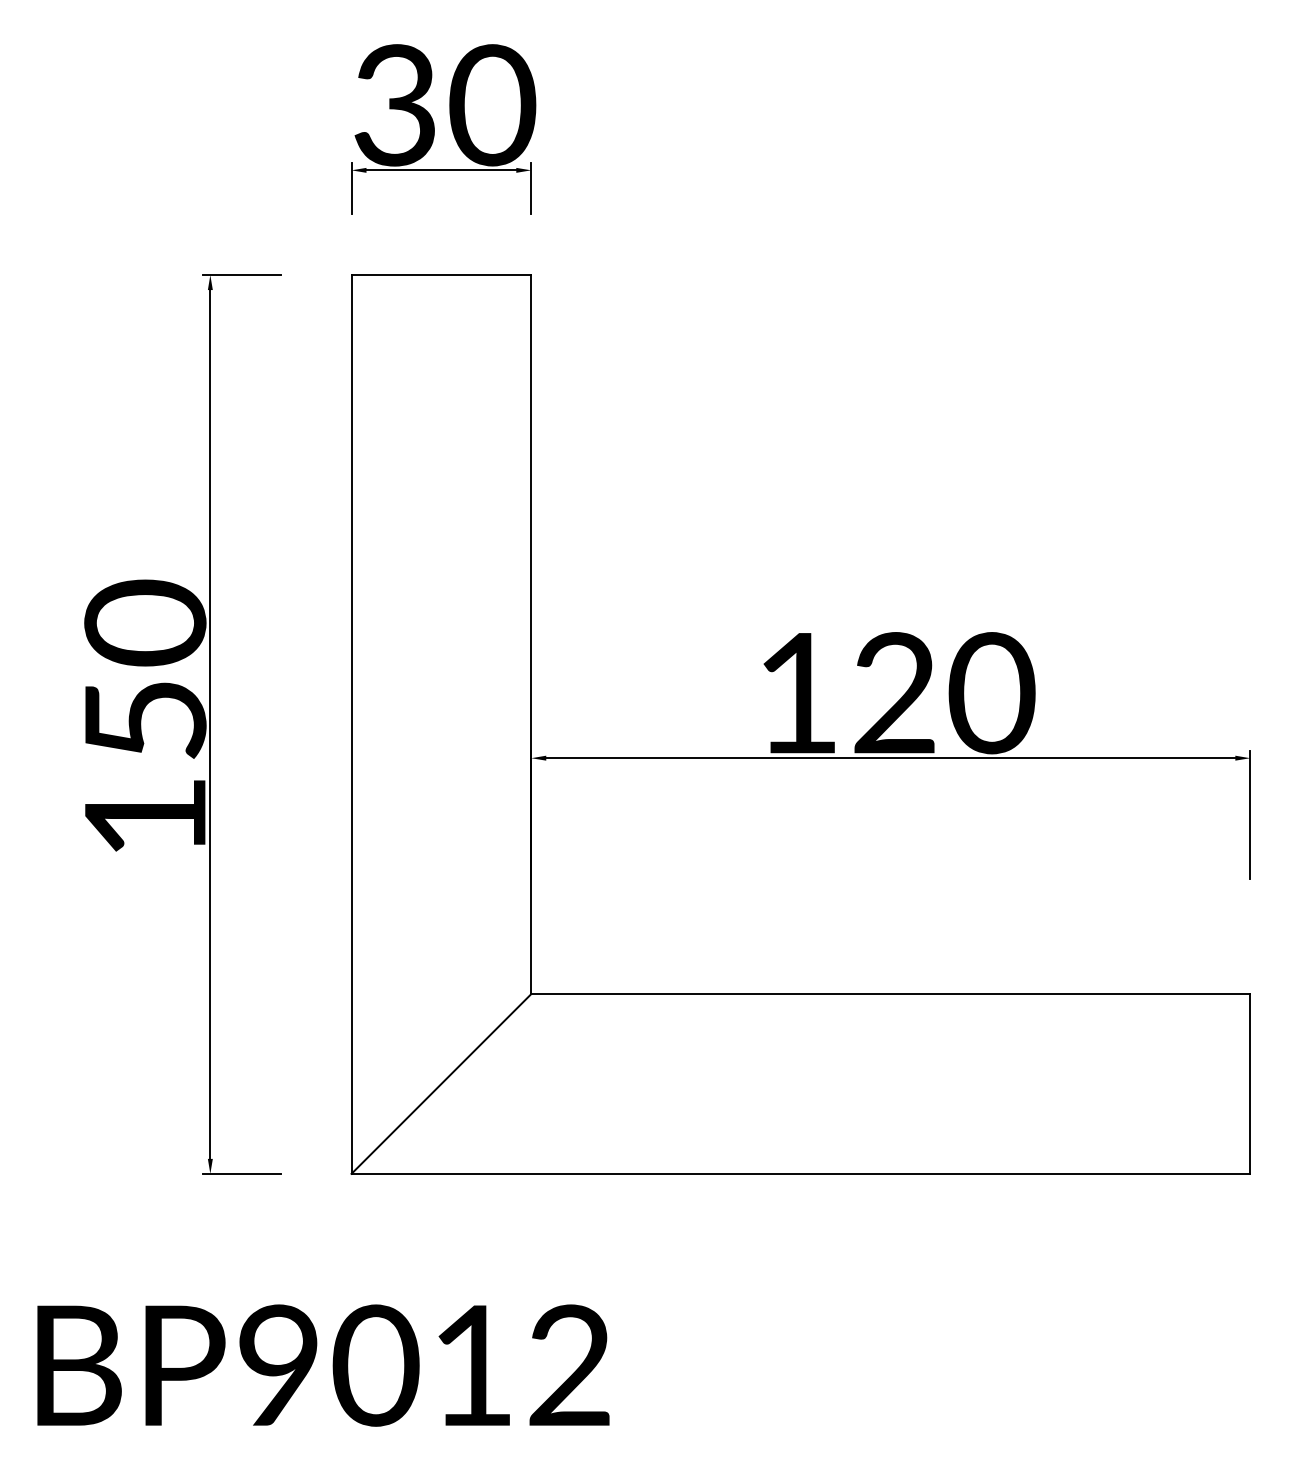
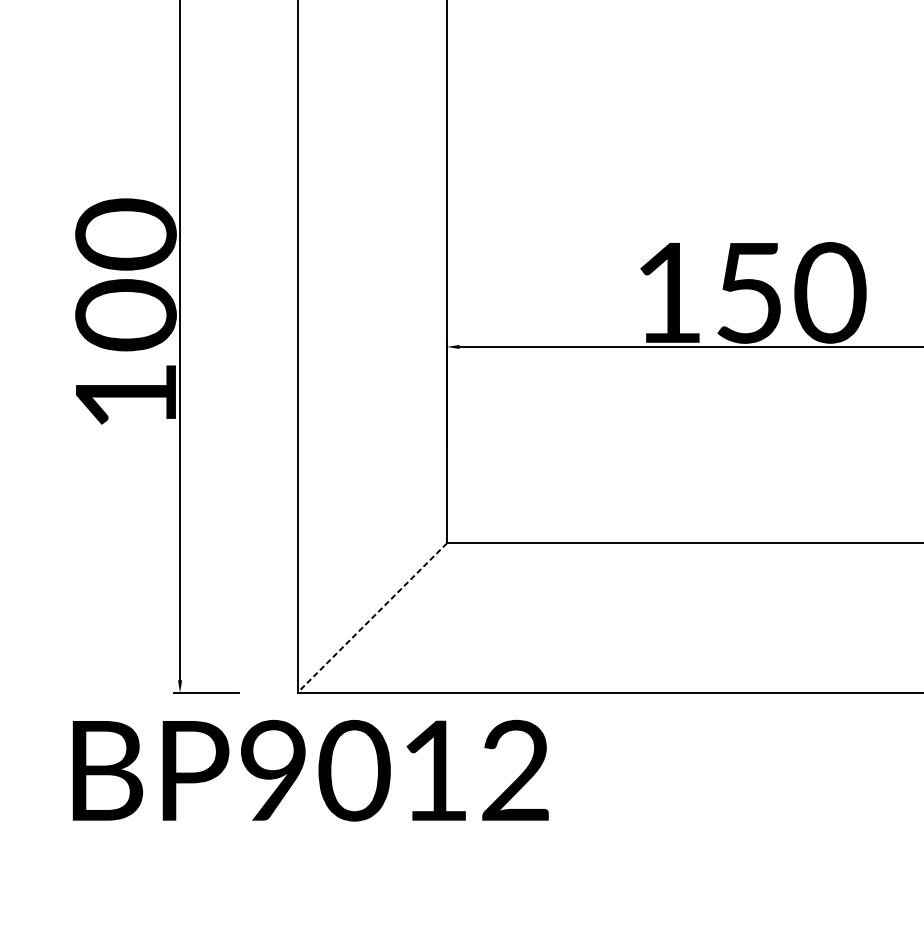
text: (894, 693) -> (749, 293), 120 -> 150
text: (145, 719) -> (126, 314), 150 -> 100
line: (441, 1084) -> (372, 618), solid -> dashed
text: (323, 1365) -> (310, 770), moved

